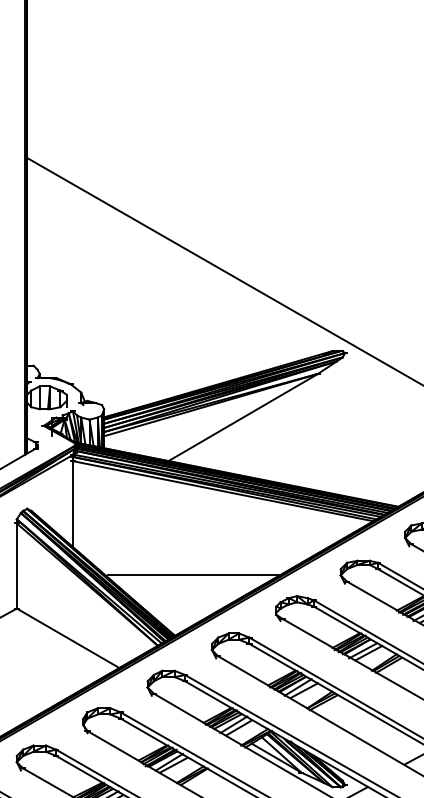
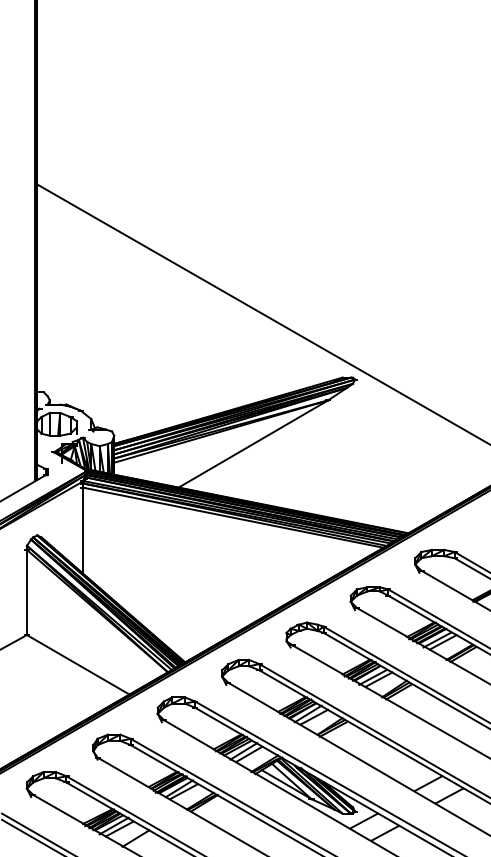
line: (193, 575) -> (203, 601), removed

